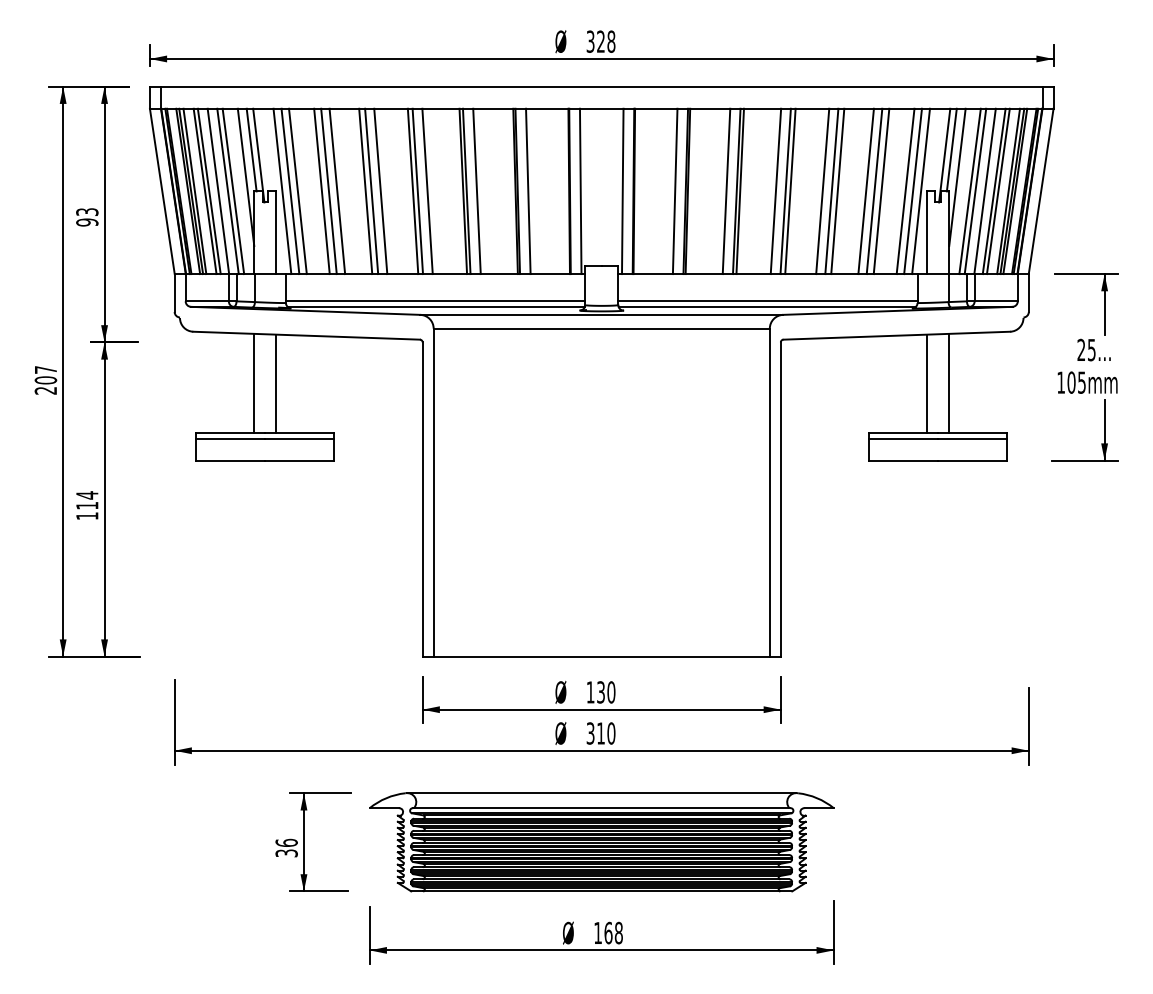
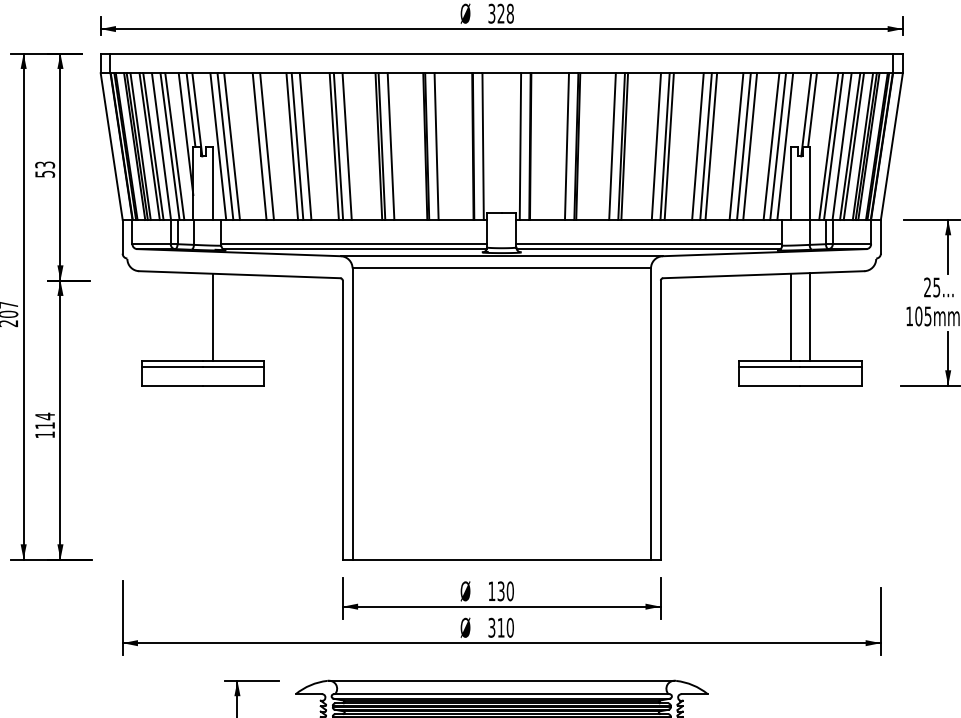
line: (957, 176) -> (817, 133), removed
line: (321, 191) -> (253, 146), removed
text: (87, 222) -> (45, 174), 93 -> 53
line: (254, 383) -> (193, 317), removed

